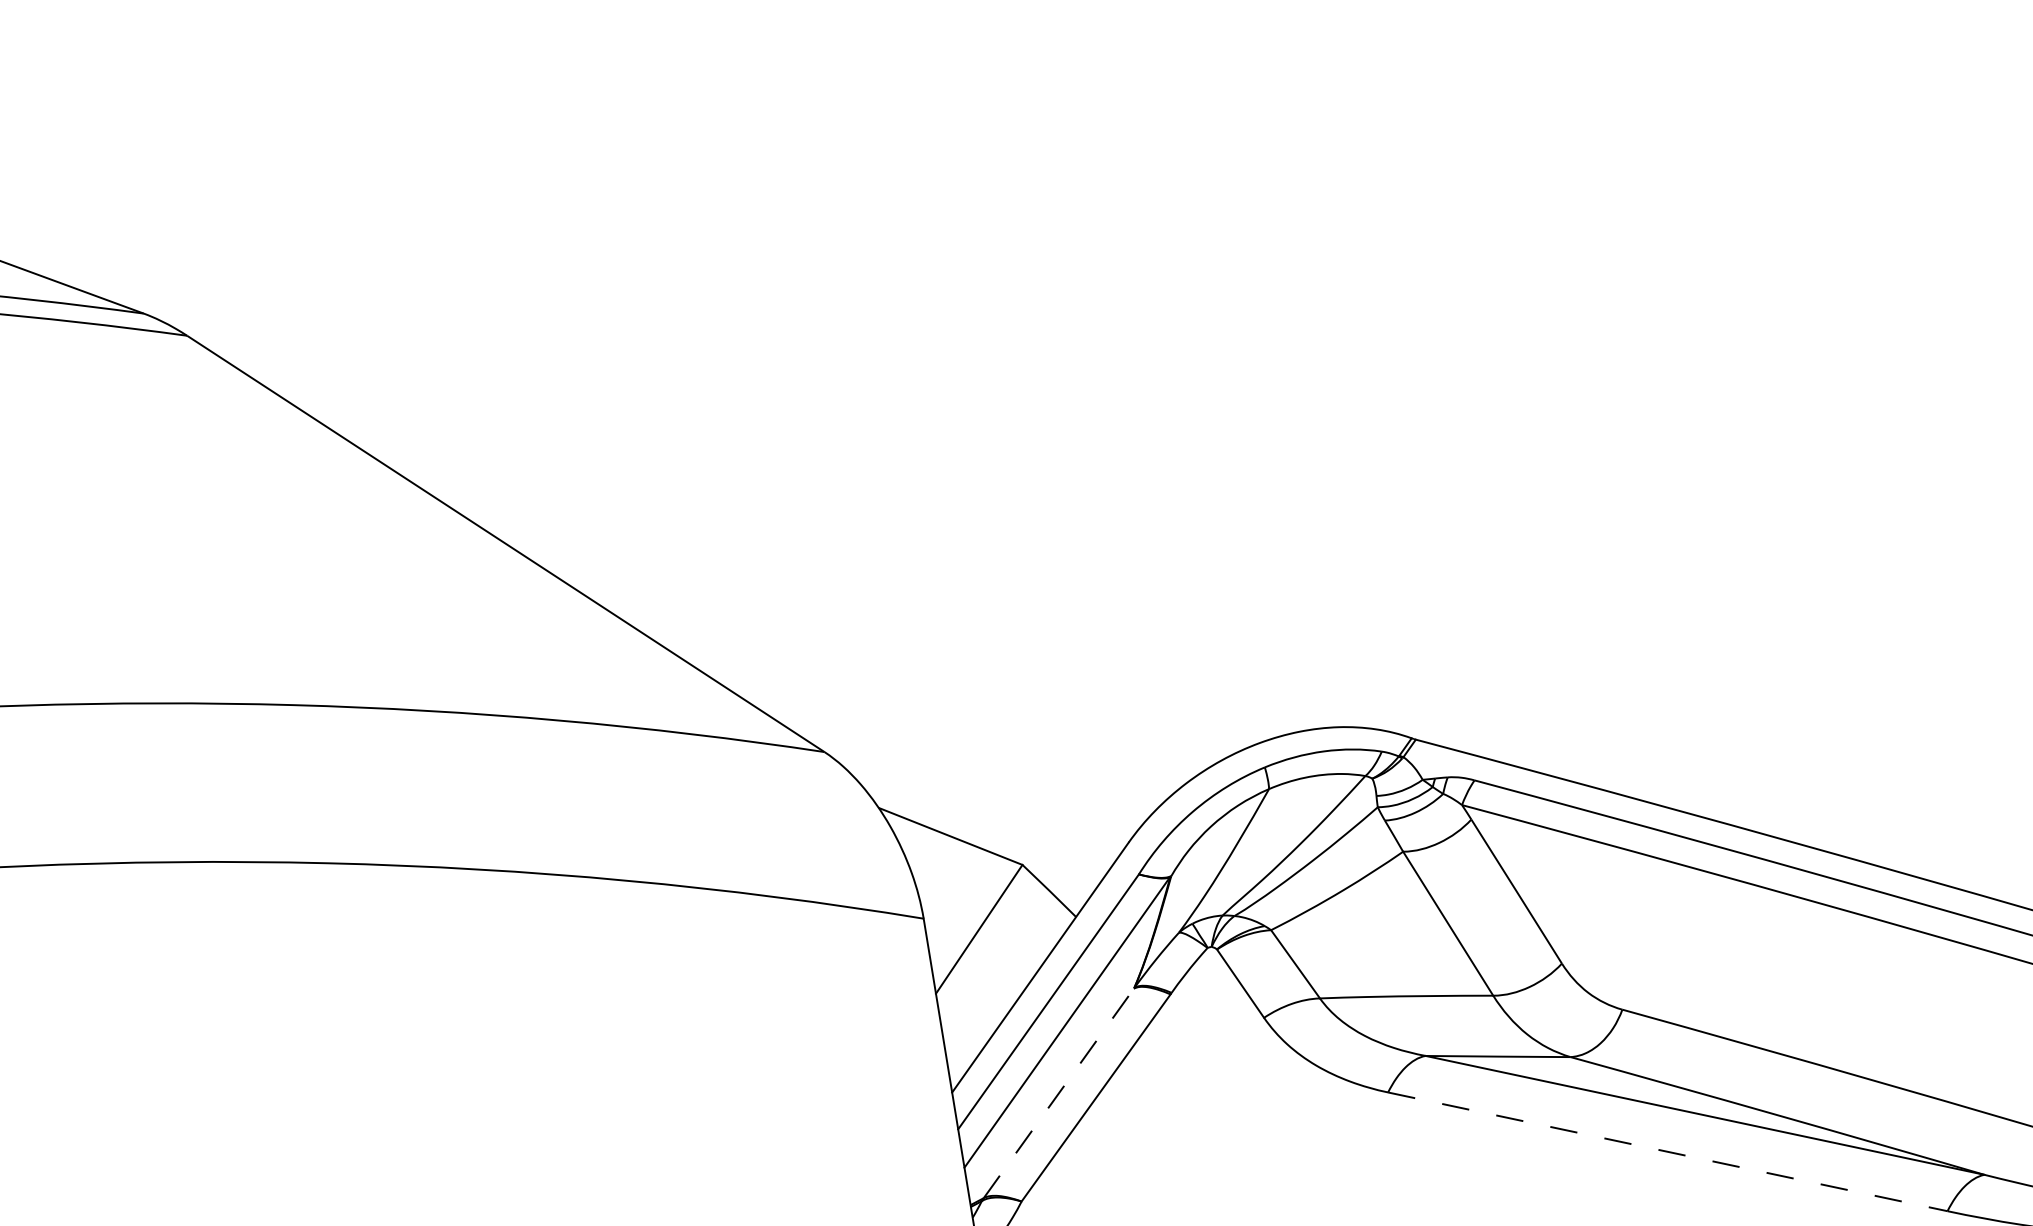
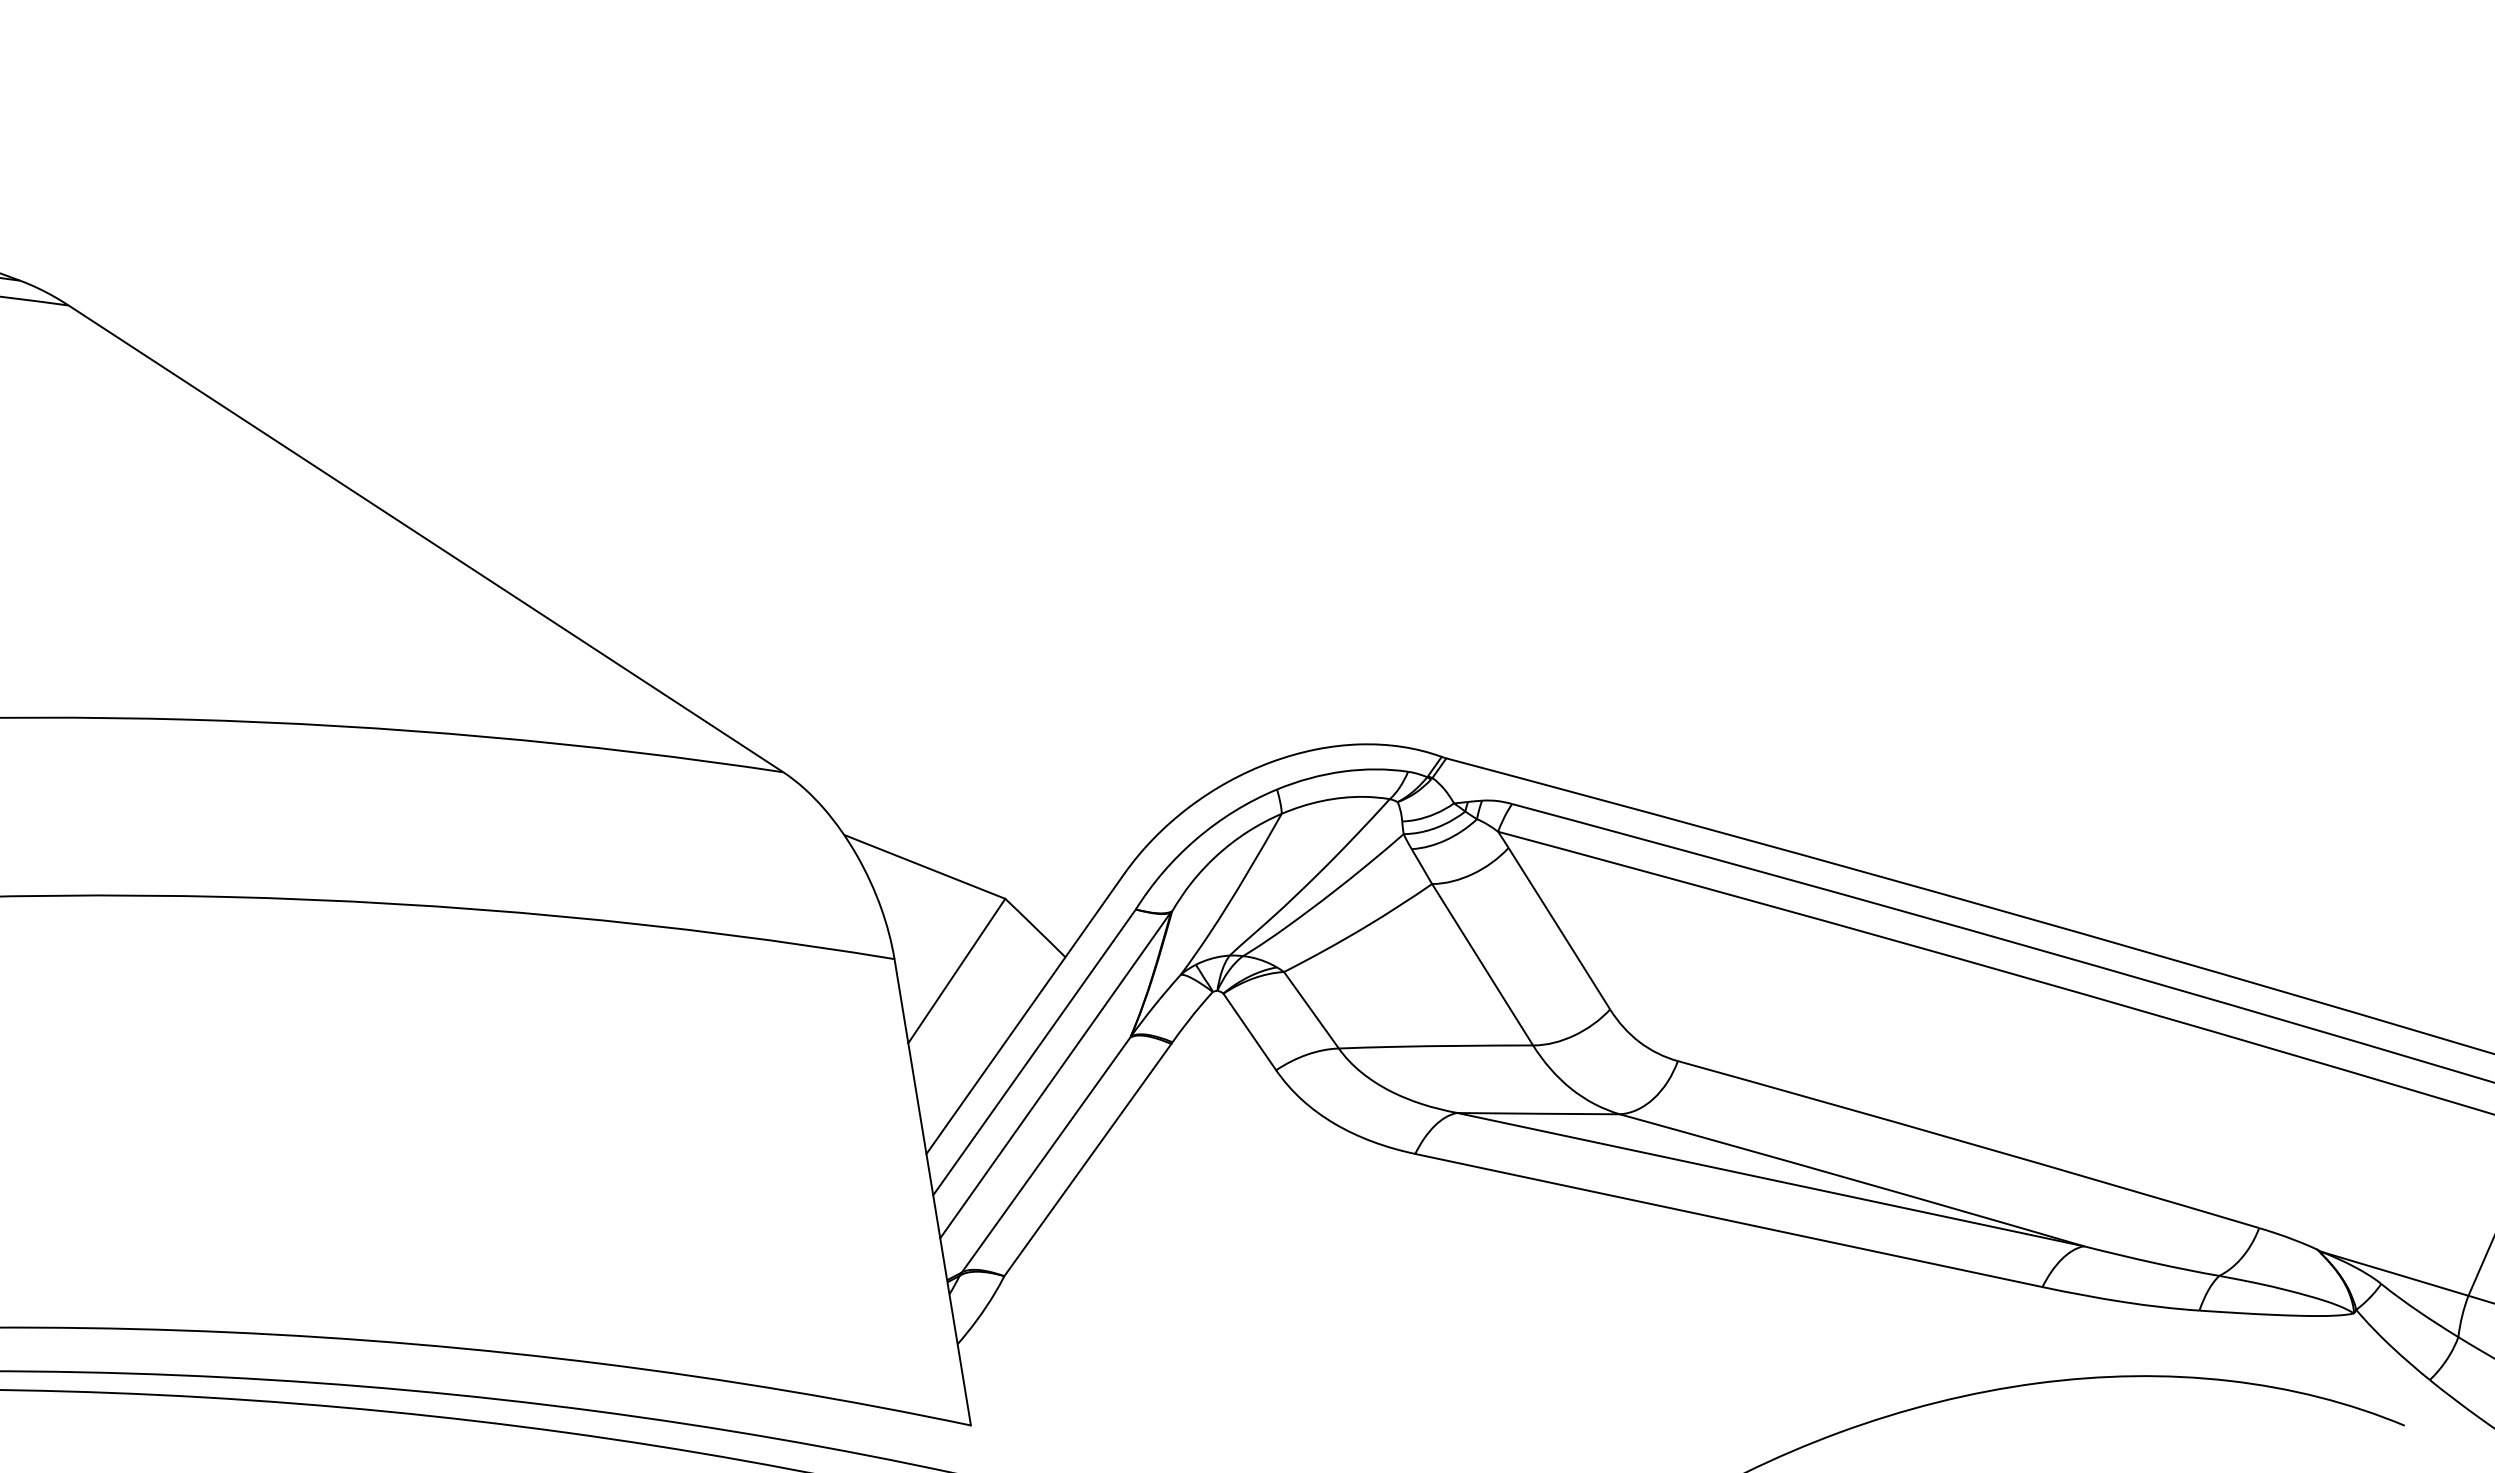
line: (1059, 1092) -> (1046, 1154), dashed -> solid
line: (1667, 1151) -> (1728, 1220), dashed -> solid

